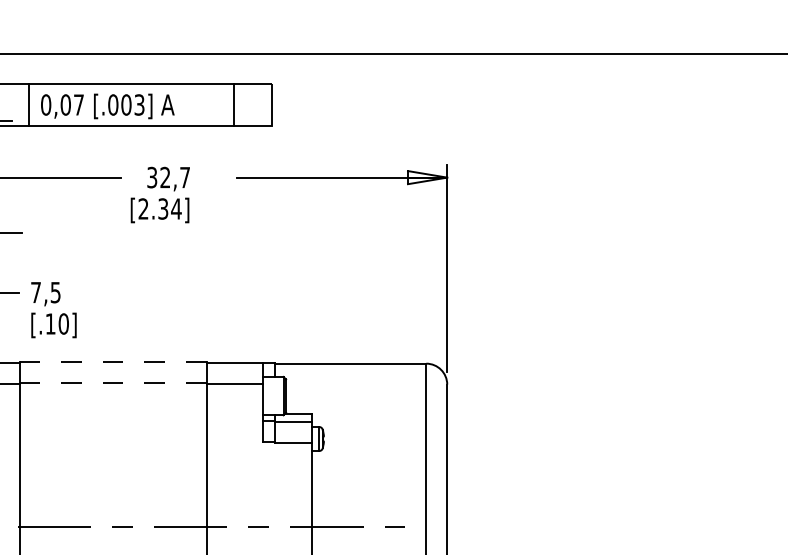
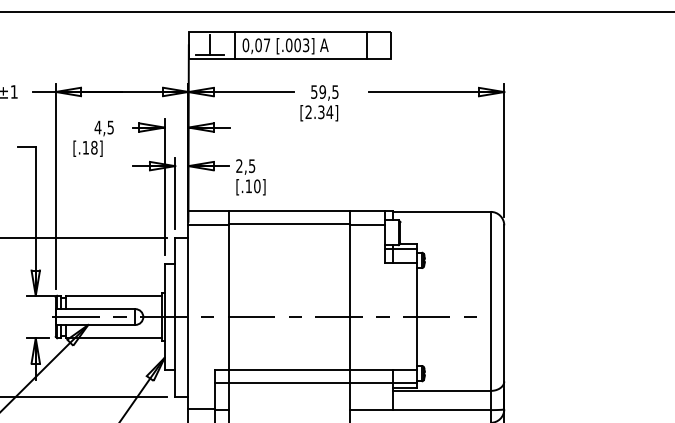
text: (168, 176) -> (324, 91), 32,7 -> 59,5
text: (36, 291) -> (239, 165), 7,5 -> 2,5
line: (112, 361) -> (288, 210), dashed -> solid
line: (112, 383) -> (288, 224), dashed -> solid

